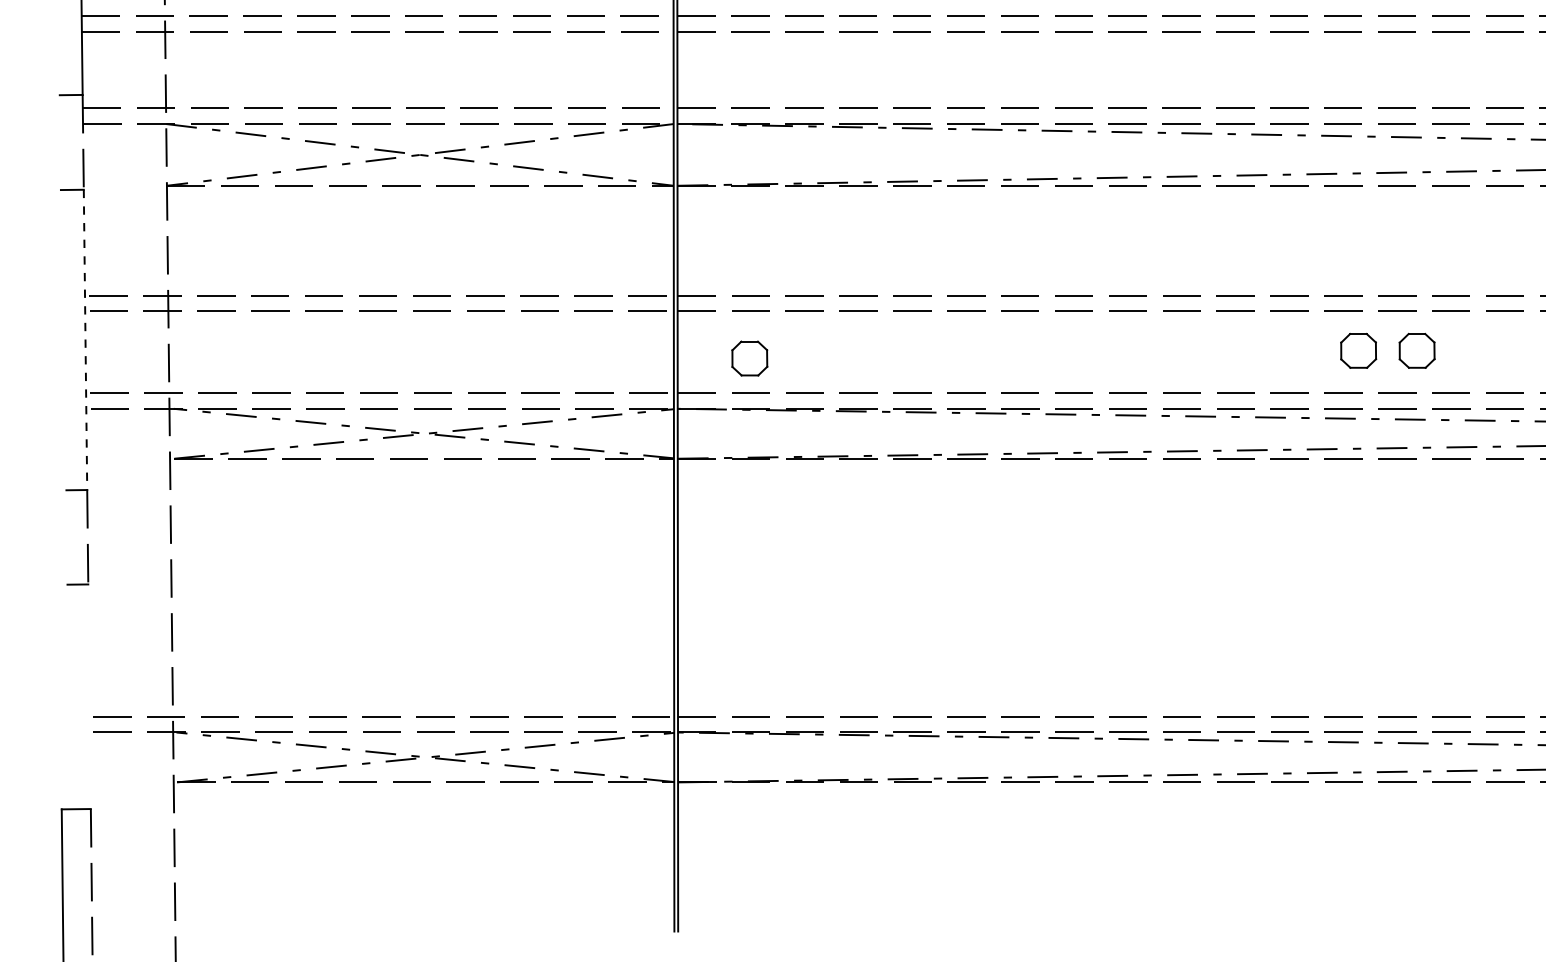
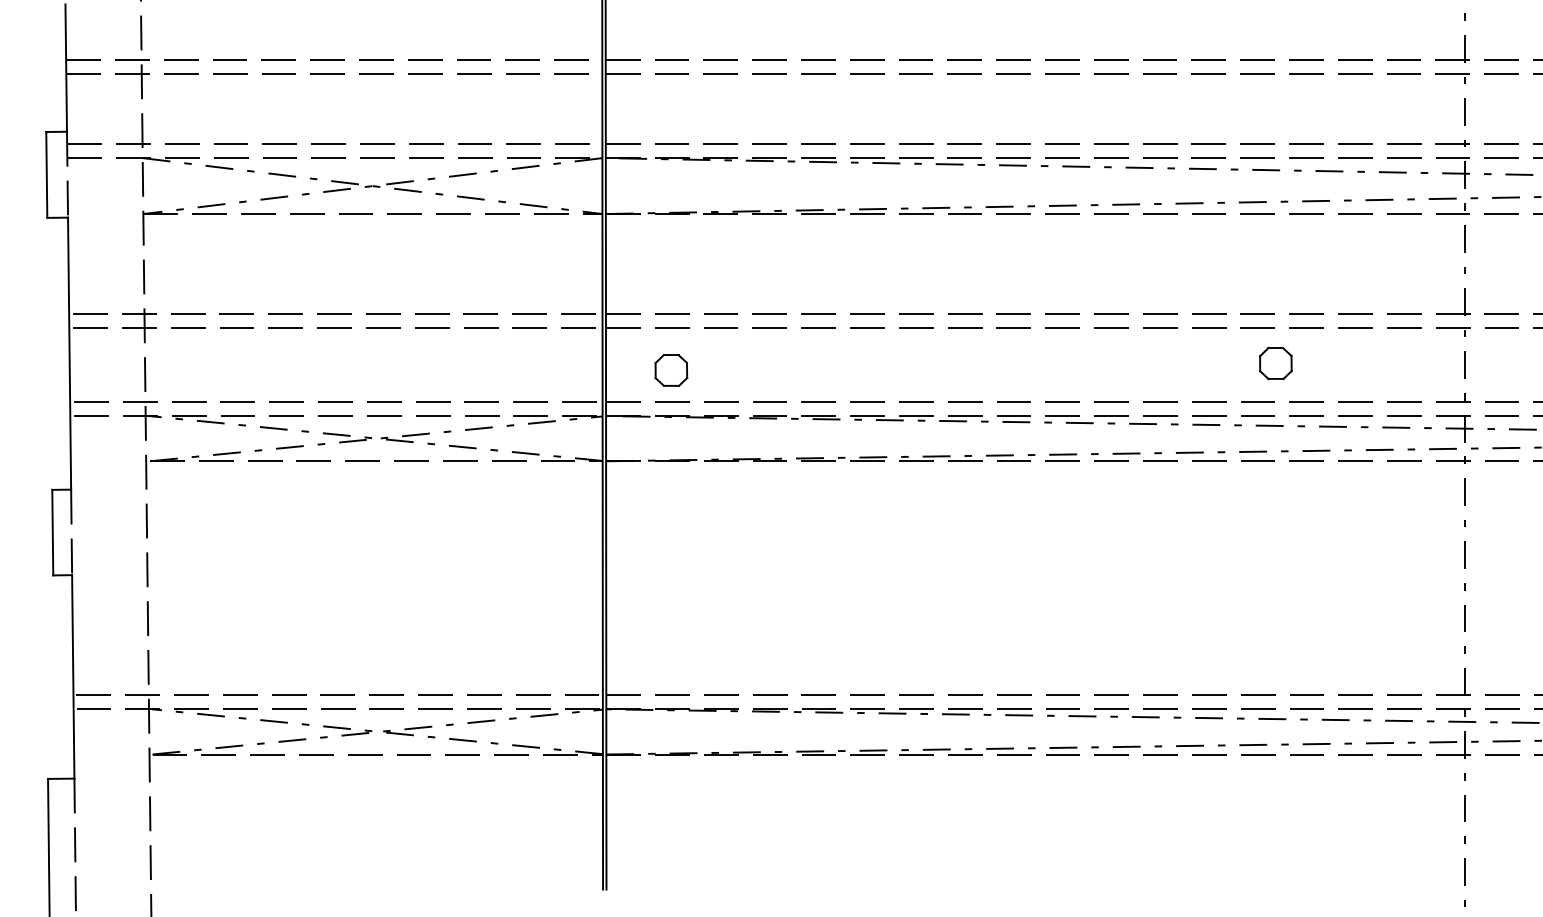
line: (60, 142) -> (46, 174), added
line: (85, 340) -> (69, 354), dashed -> solid
part: (1358, 350) -> (1222, 363), removed
line: (66, 537) -> (52, 532), added
line: (89, 696) -> (73, 676), added

